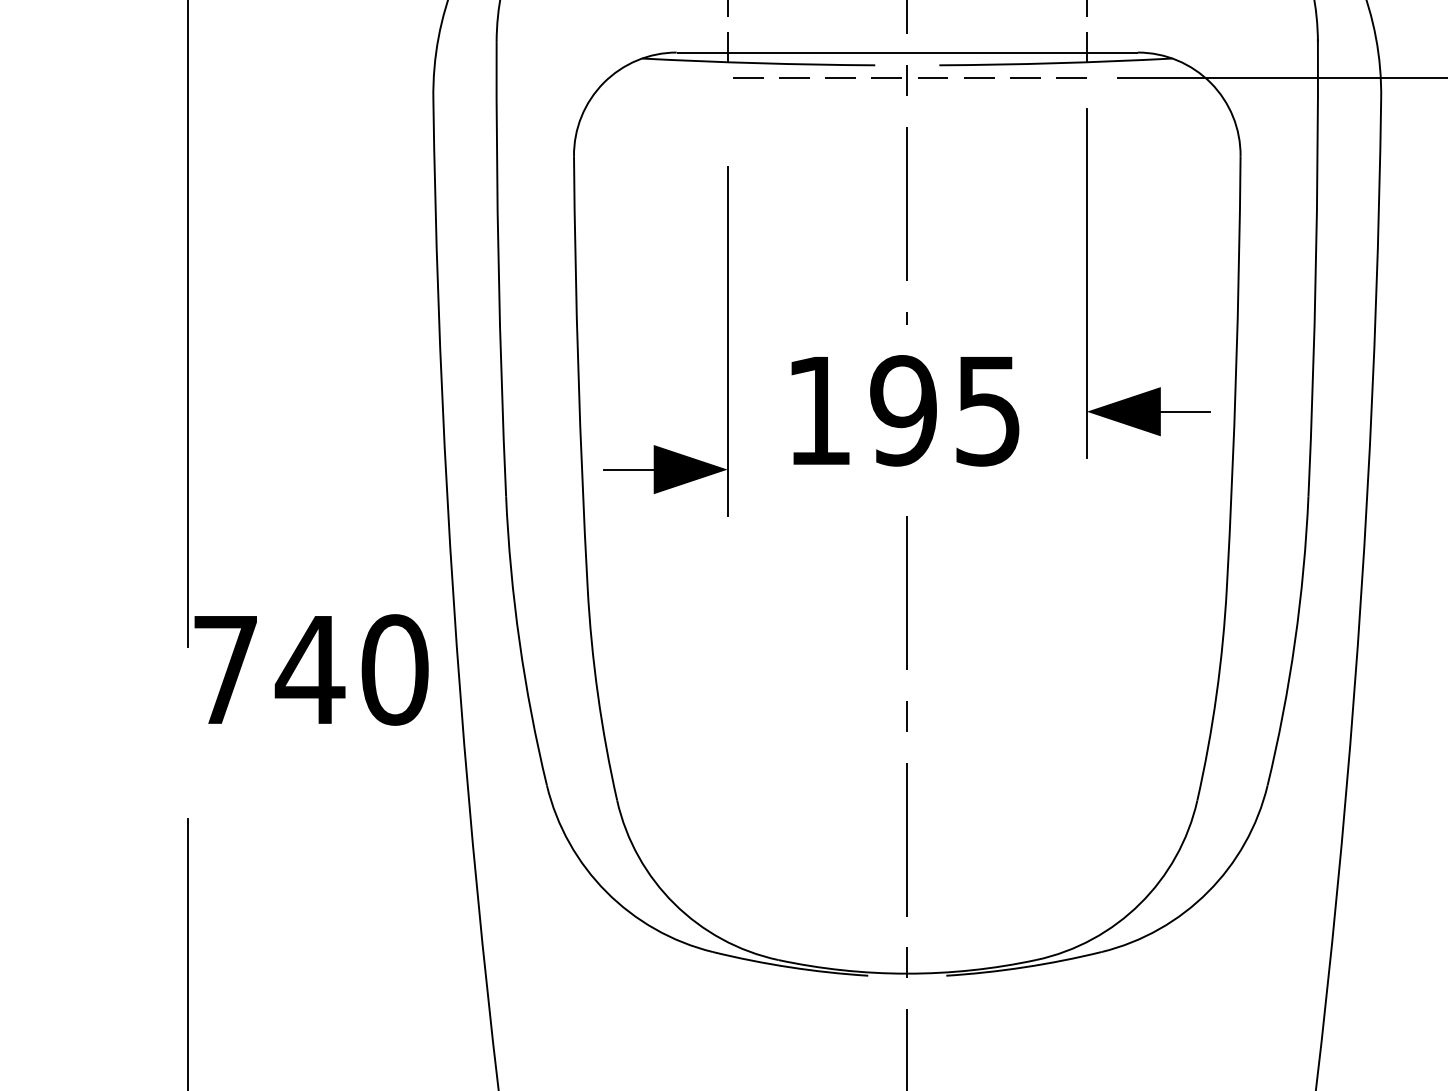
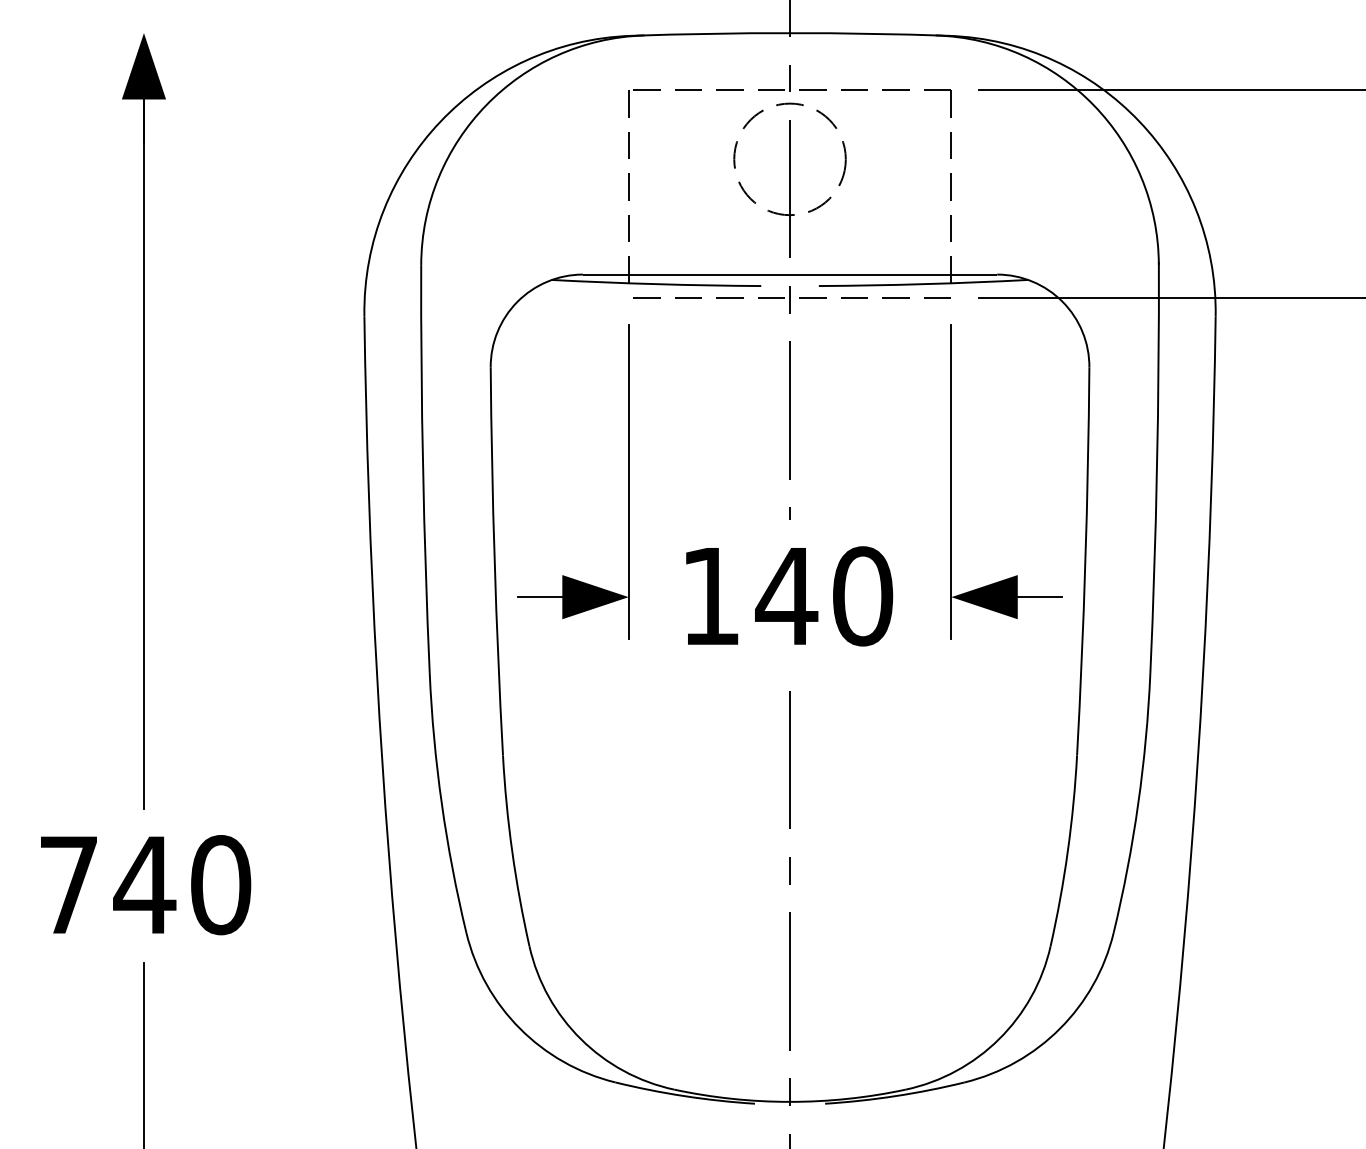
part: (727, 340) -> (628, 481), moved
text: (945, 410) -> (824, 596), 195 -> 140
text: (312, 670) -> (146, 885), moved

